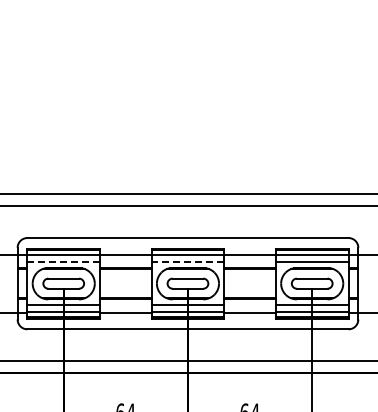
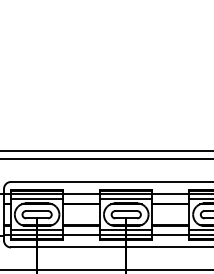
line: (63, 261) -> (36, 198), dashed -> solid
line: (187, 261) -> (125, 198), dashed -> solid

